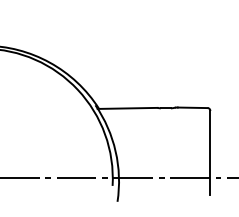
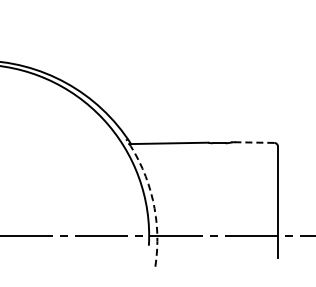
line: (192, 107) -> (254, 142), solid -> dashed
arc: (115, 151) -> (152, 200), solid -> dashed

